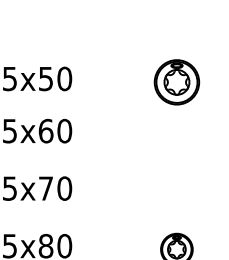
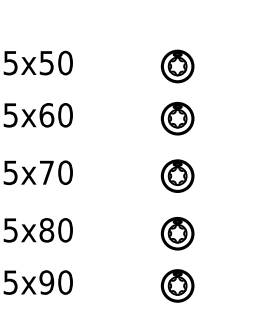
part: (176, 82) -> (177, 66), size x0.71
part: (176, 134) -> (177, 118), added
part: (176, 191) -> (177, 175), added

